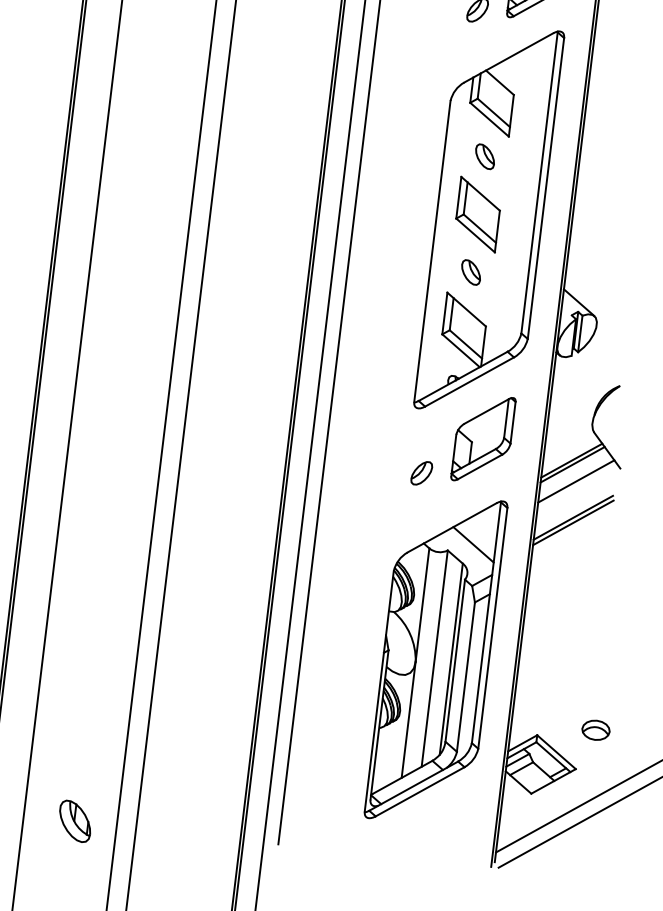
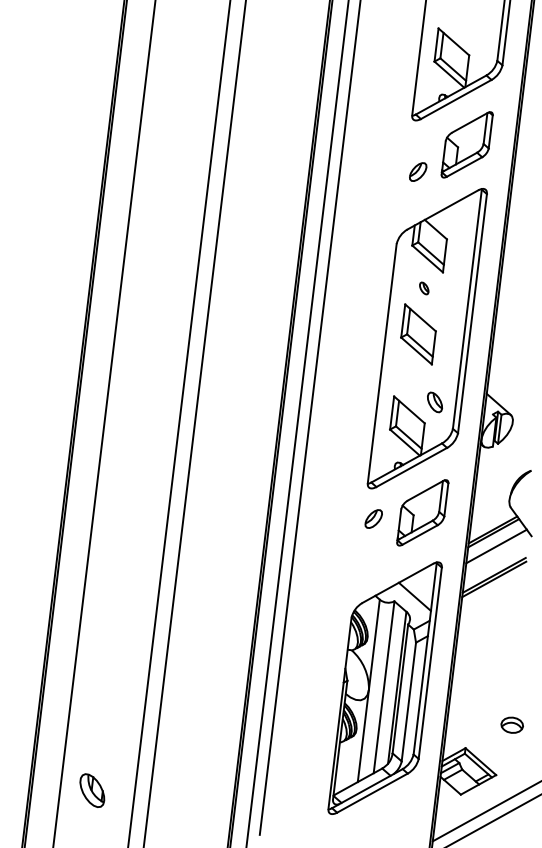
part: (485, 156) -> (424, 288), size x0.6
part: (470, 272) -> (434, 402), moved
part: (421, 472) -> (373, 518), moved
part: (595, 729) -> (511, 724), moved
part: (75, 821) -> (92, 790), moved

